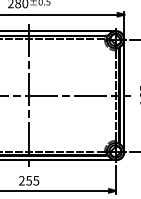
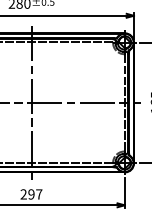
text: (32, 180) -> (35, 194), 255 -> 297

